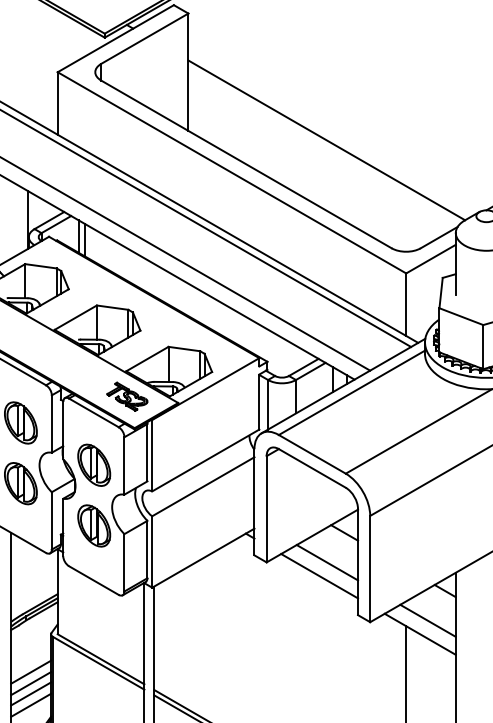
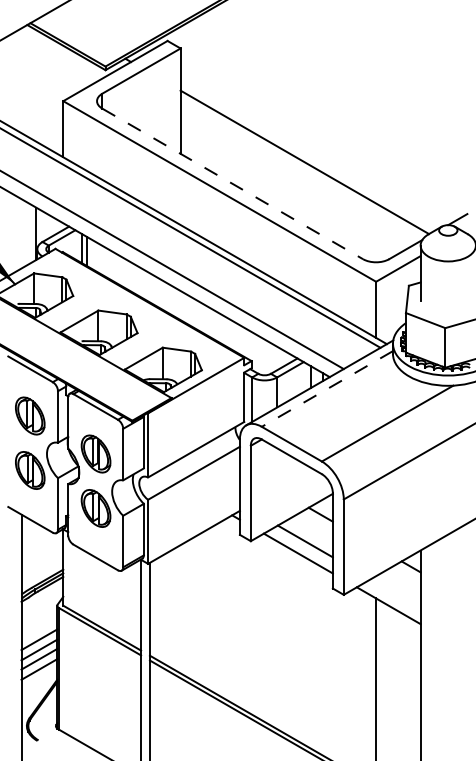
line: (246, 163) -> (232, 183), solid -> dashed
line: (352, 392) -> (327, 388), solid -> dashed
part: (127, 396) -> (125, 392), removed
line: (427, 620) -> (395, 593), removed

